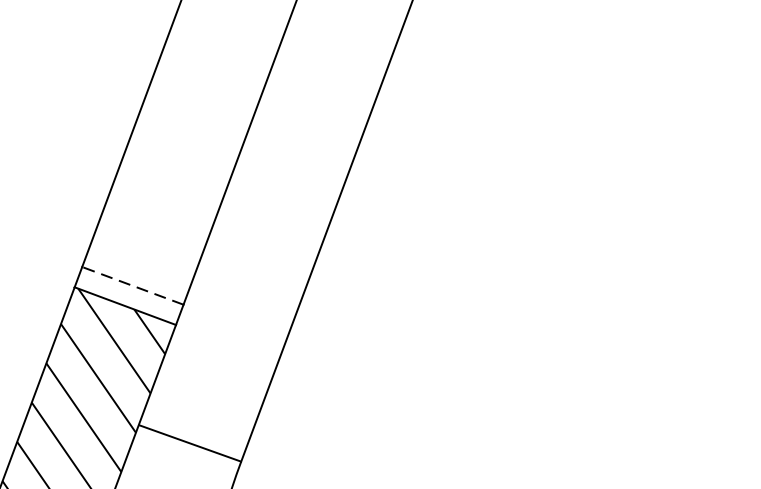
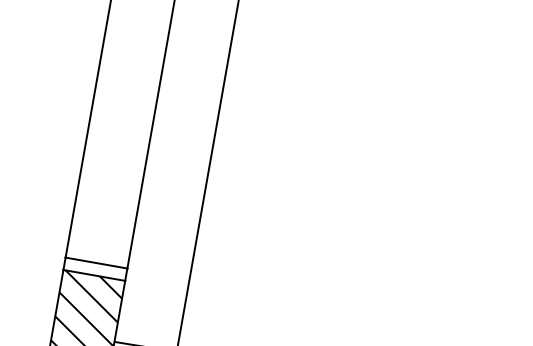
line: (133, 284) -> (96, 262), dashed -> solid

